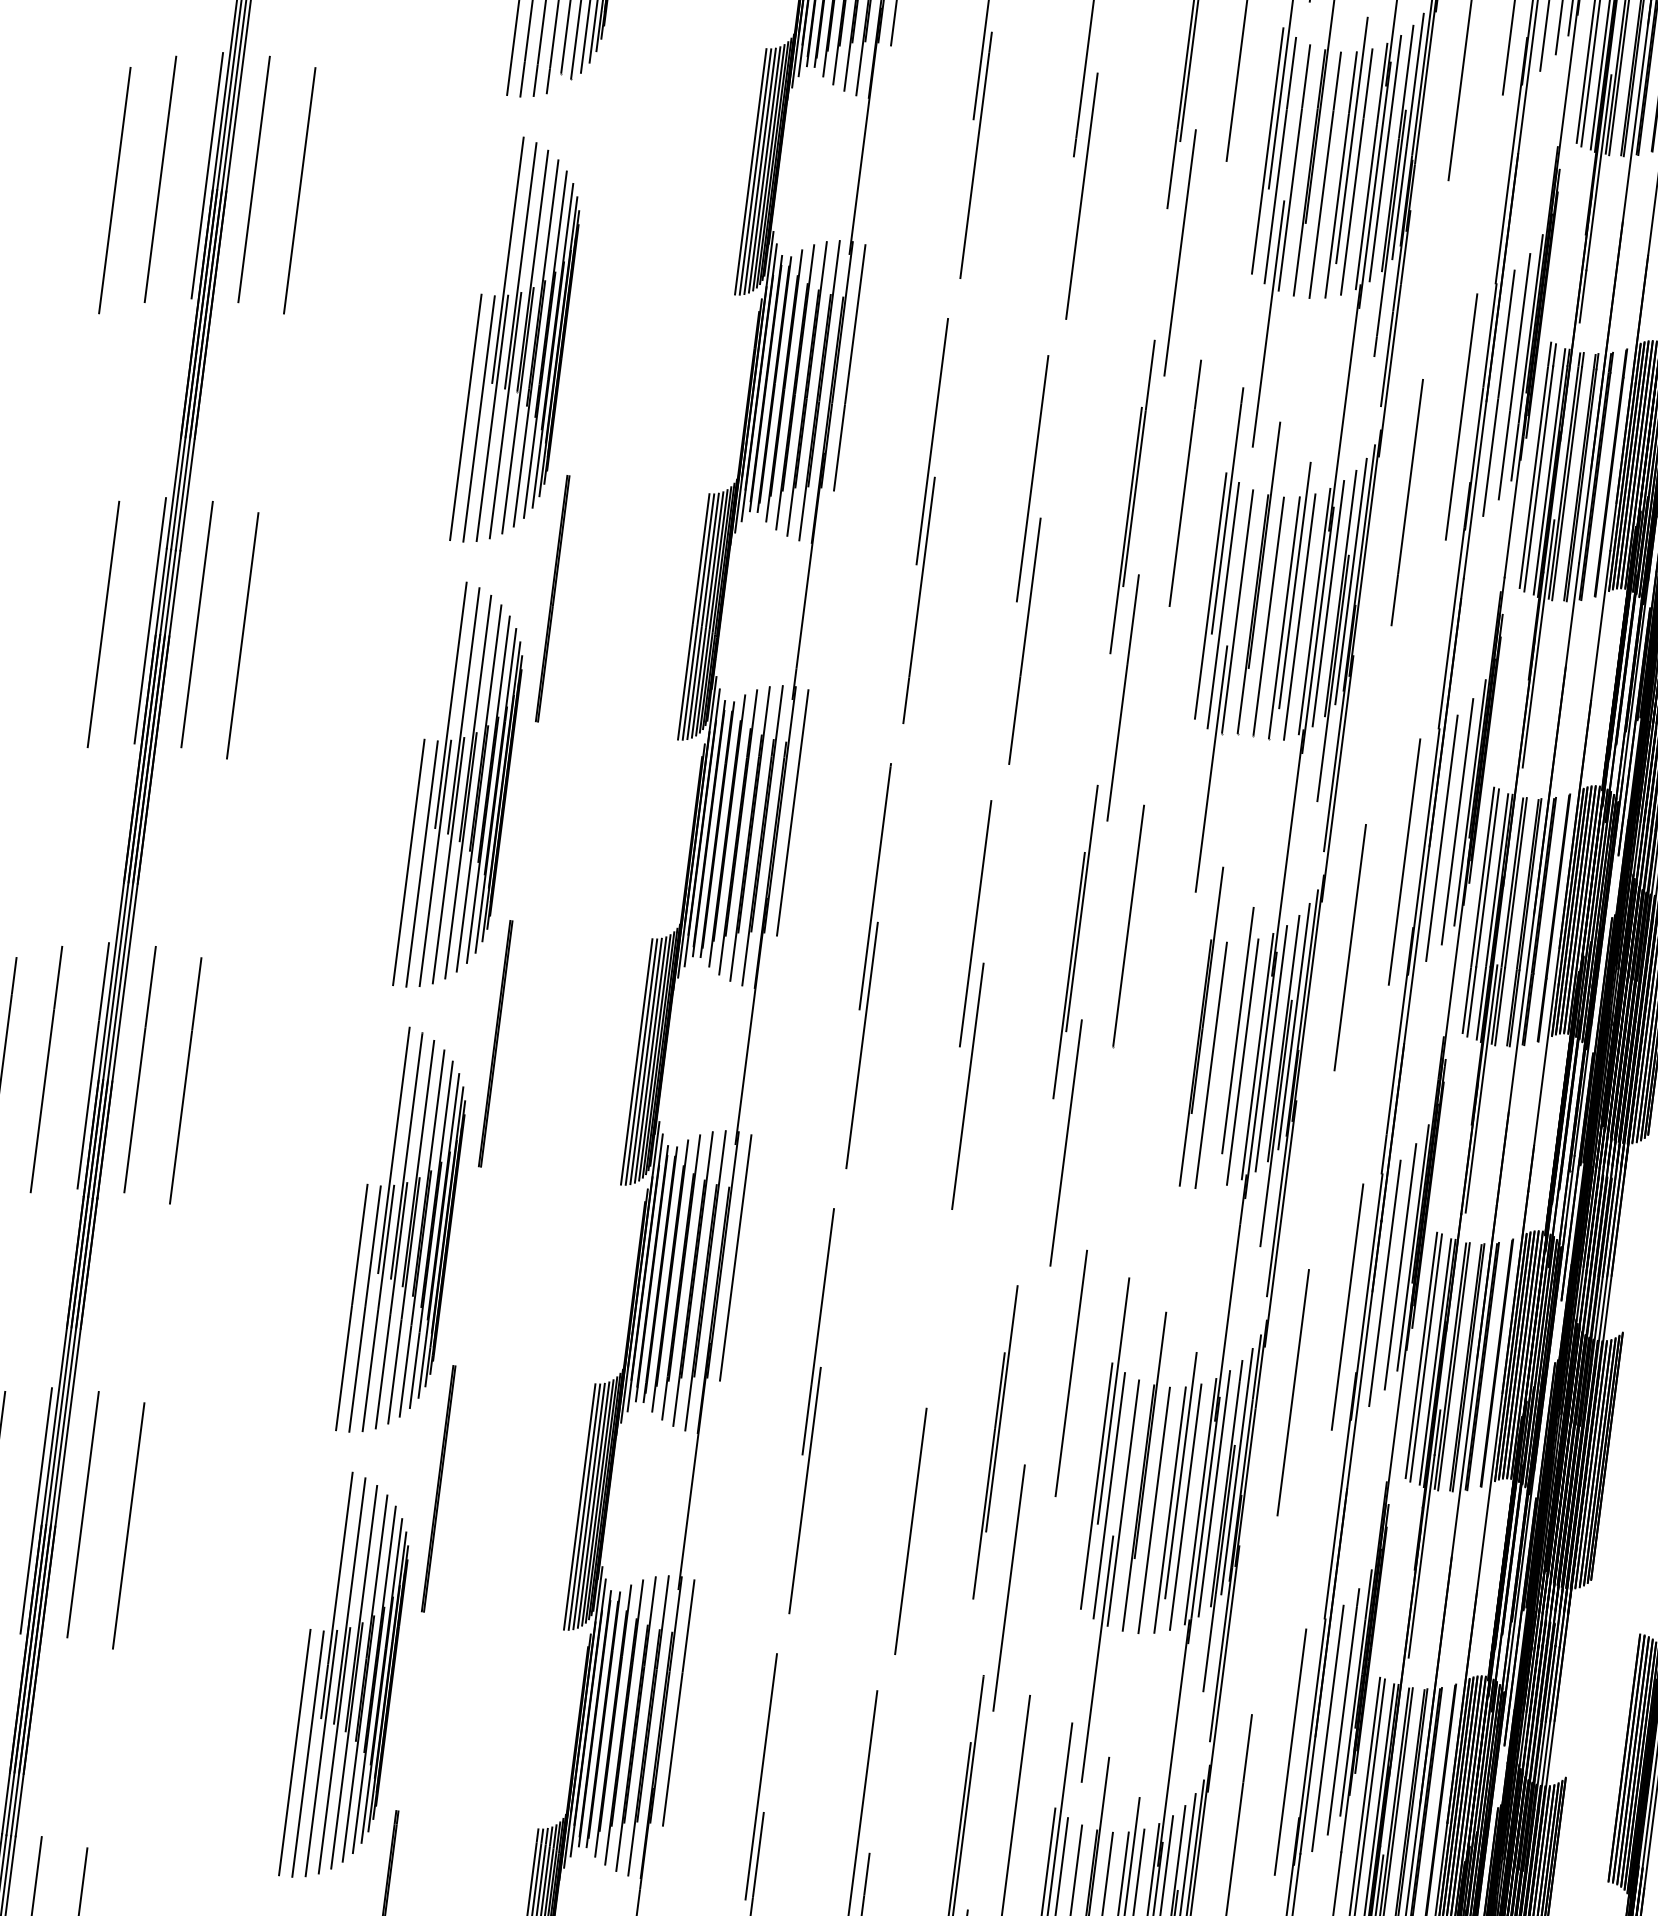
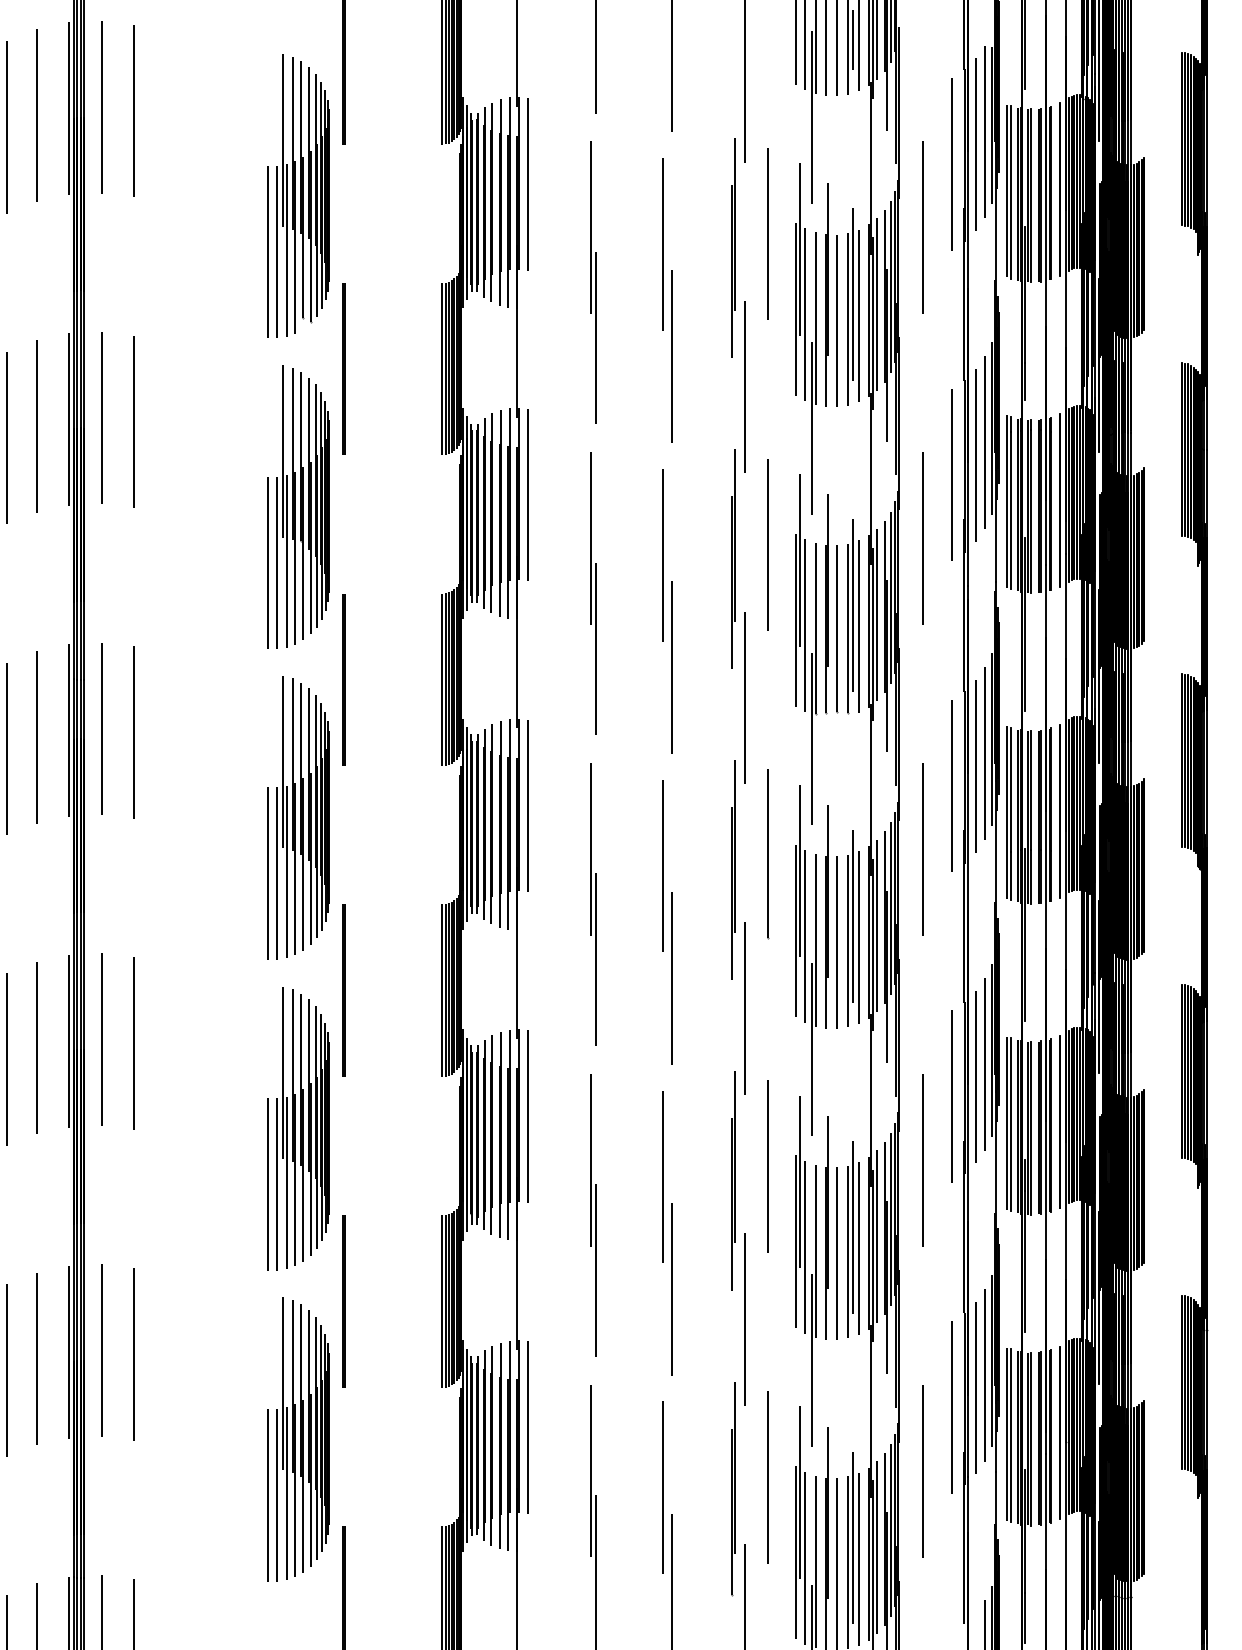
line: (609, 152) -> (343, 368), added
line: (58, 635) -> (7, 748), added
line: (1227, 1064) -> (848, 940), added
part: (1162, 1085) -> (805, 960), added
line: (917, 1368) -> (662, 1176), added
part: (995, 1442) -> (733, 1180), moved

